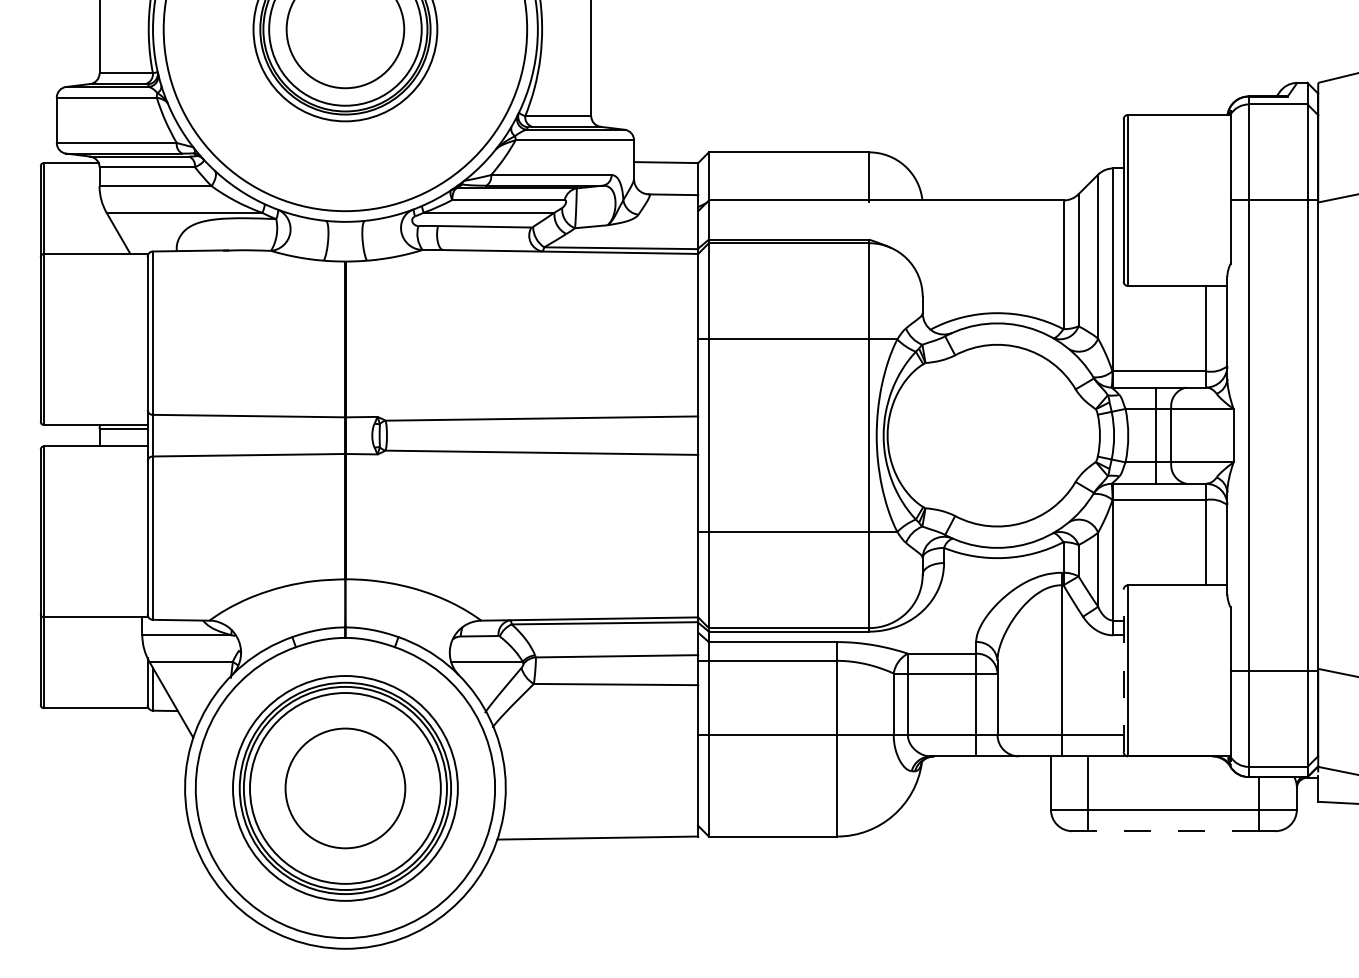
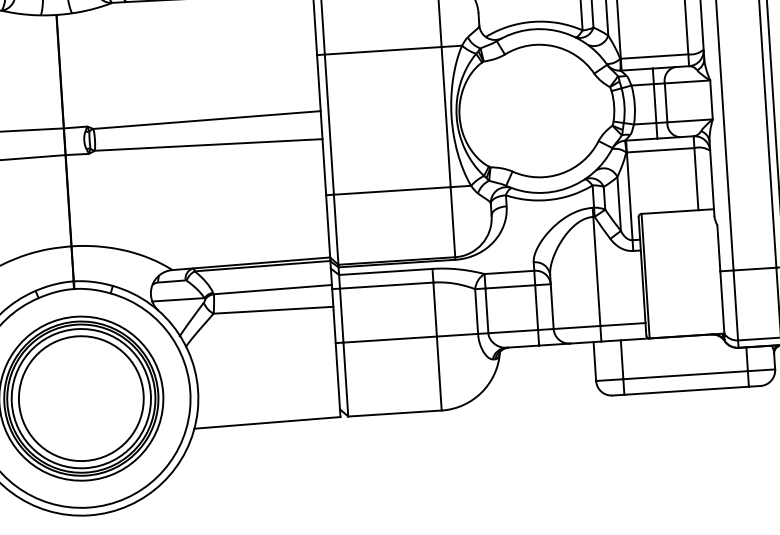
line: (1123, 670) -> (642, 276), dashed -> solid
circle: (344, 787) -> (80, 398), size x1.43
line: (1173, 831) -> (686, 391), dashed -> solid

